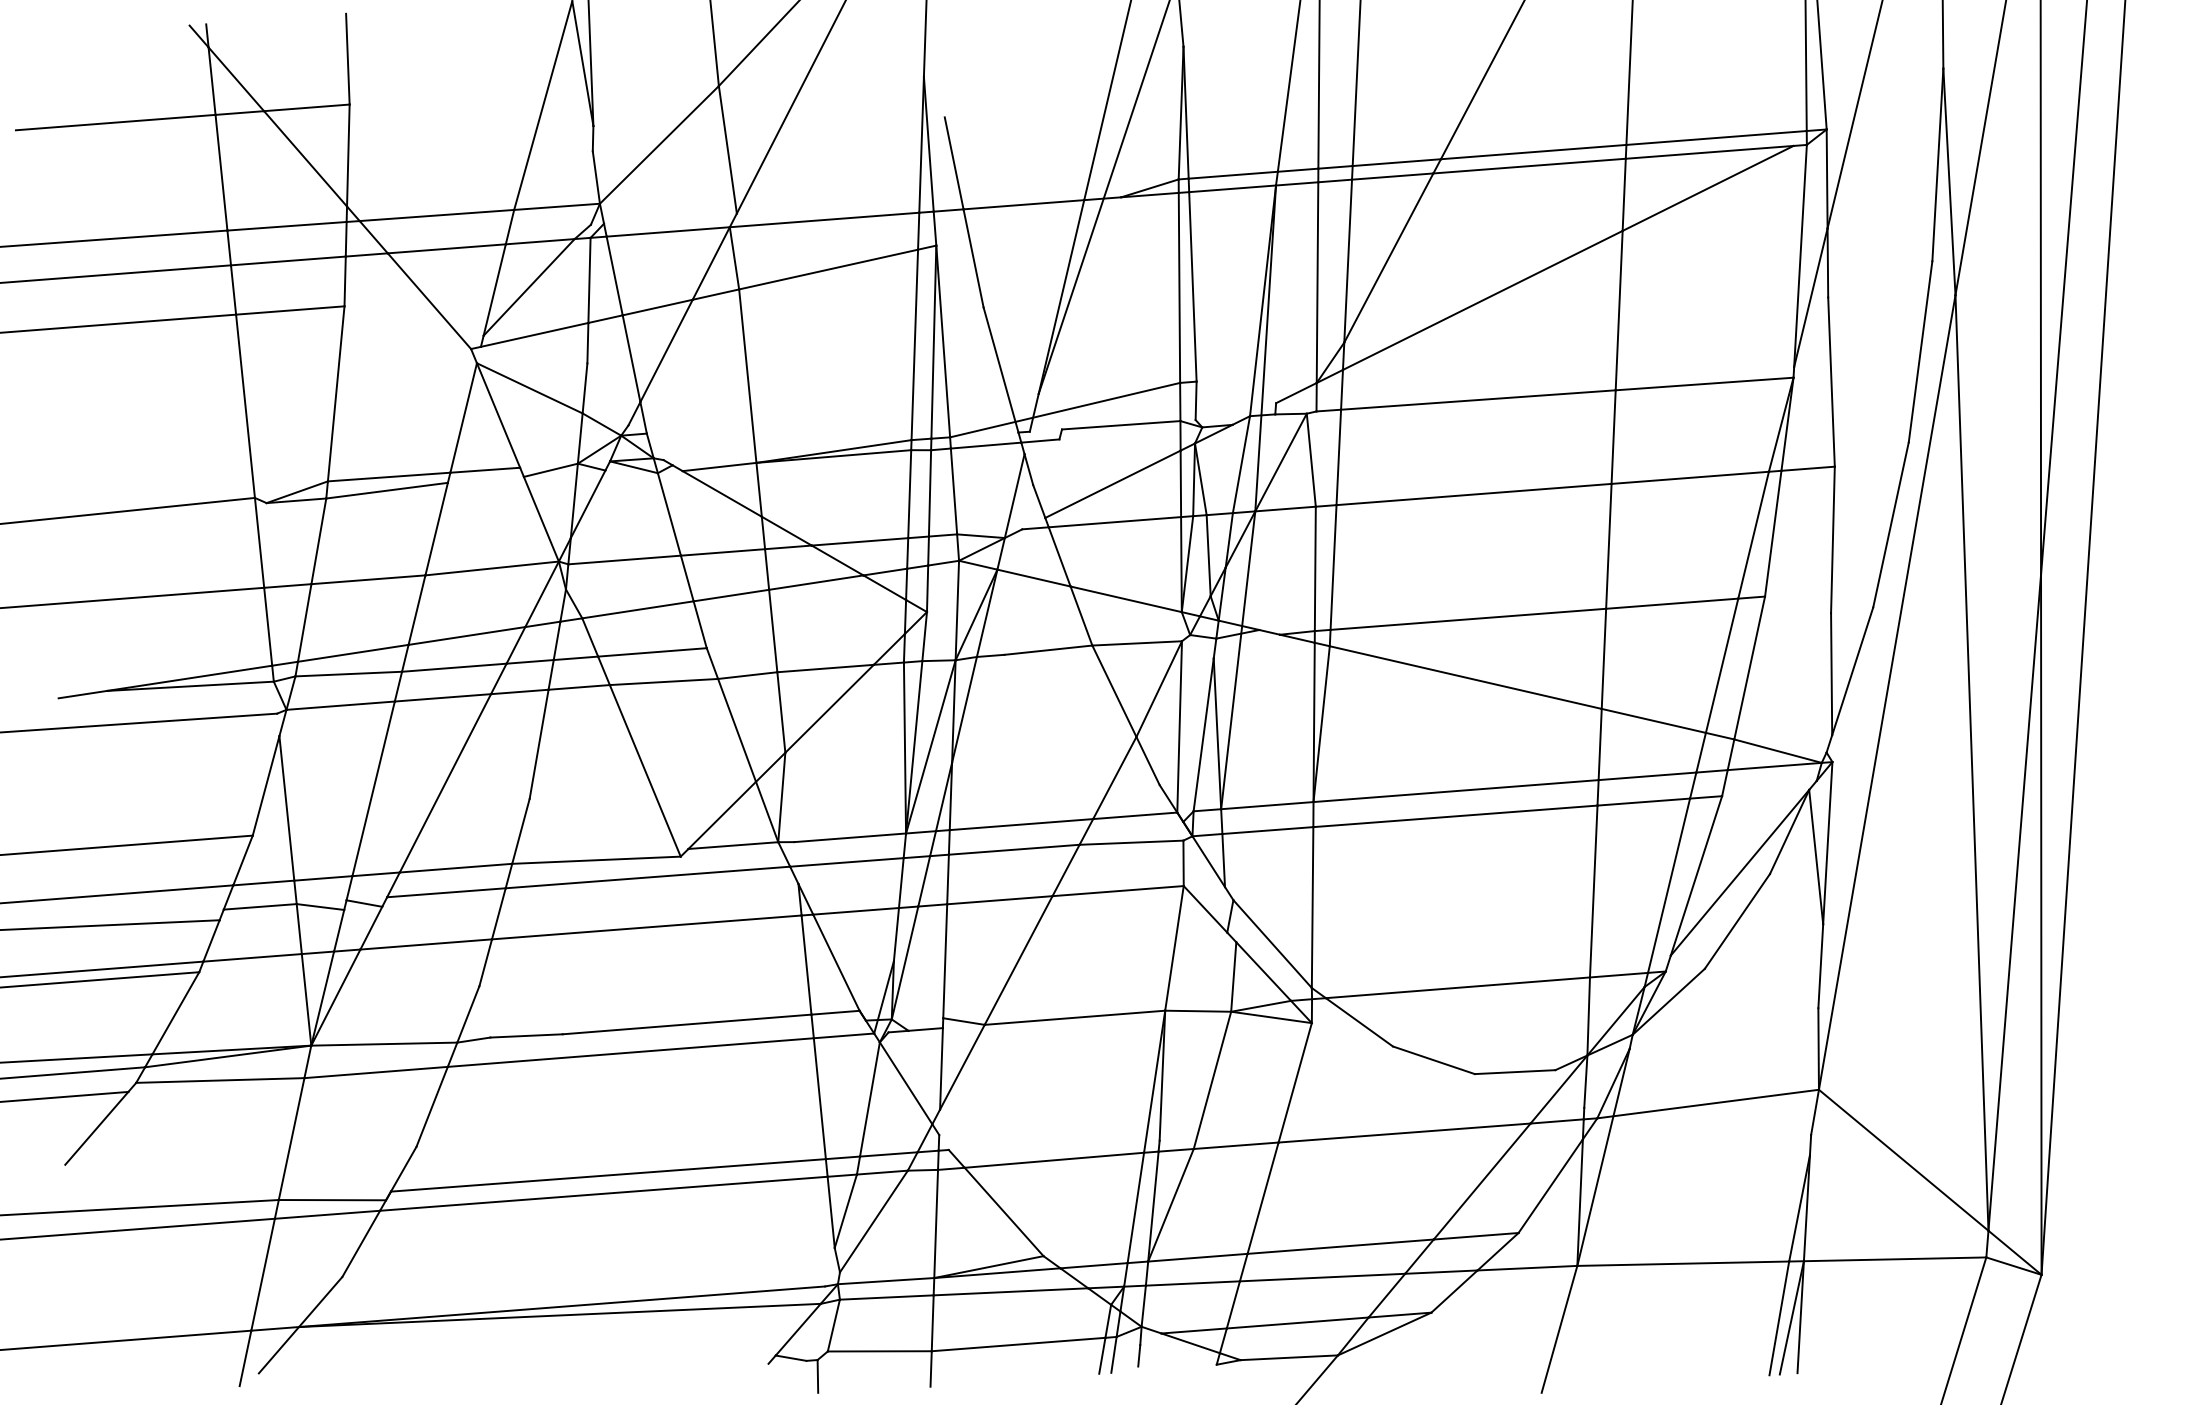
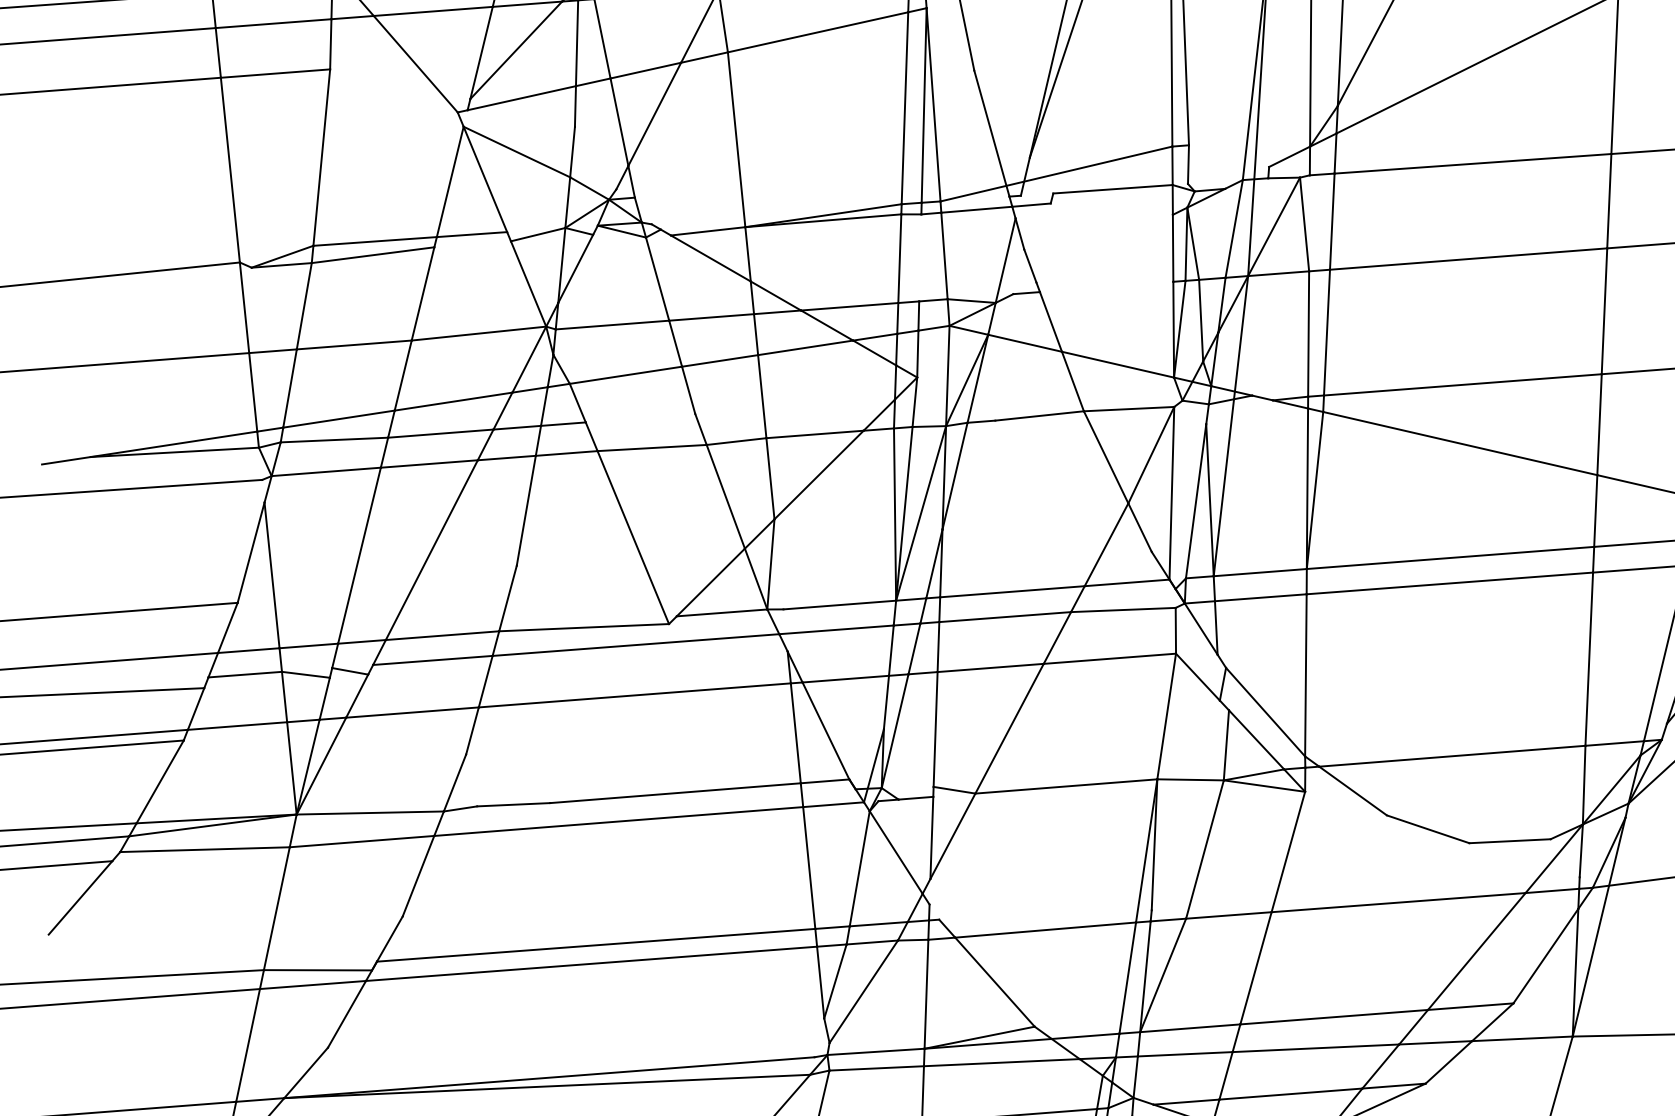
line: (1112, 483) -> (1104, 247), removed
line: (929, 493) -> (919, 258), removed
line: (1114, 522) -> (1106, 287), removed
line: (652, 652) -> (640, 418), removed

